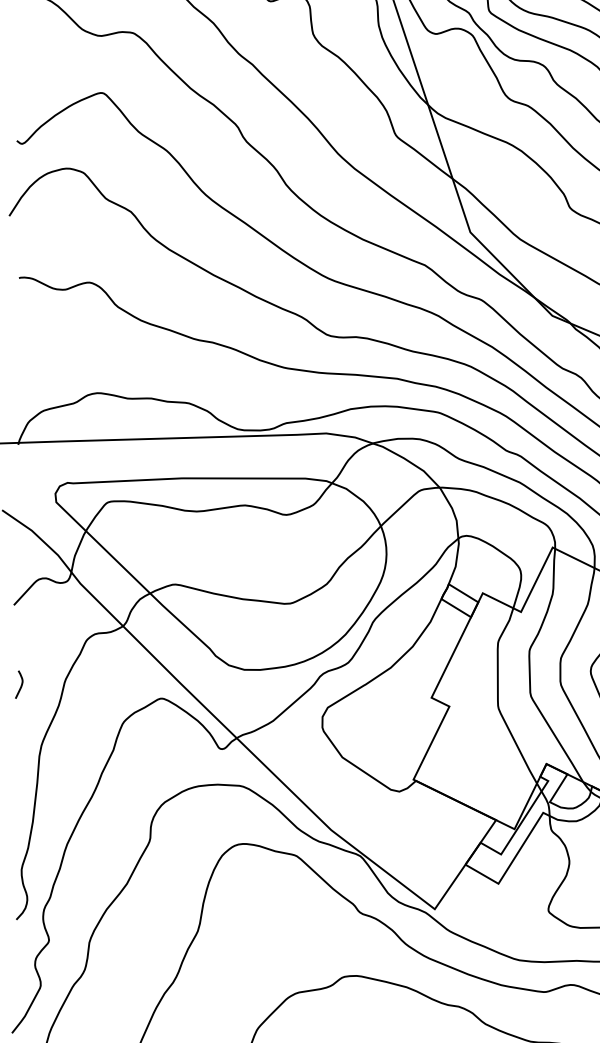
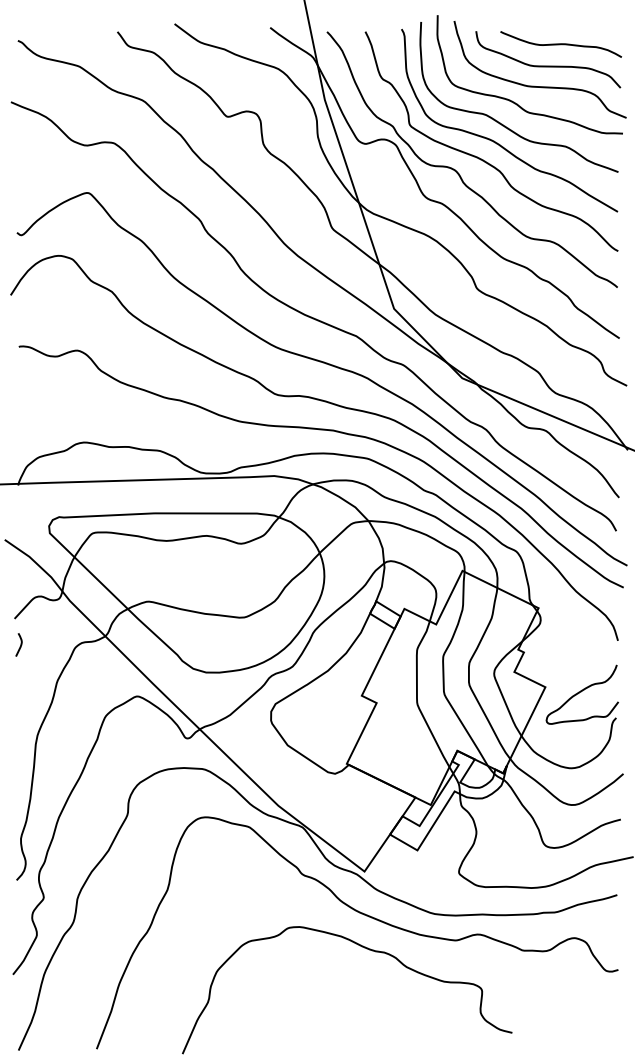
curve: (21, 684) -> (20, 644), moved

